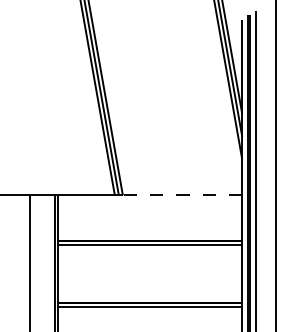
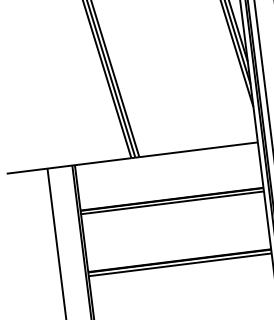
line: (182, 195) -> (198, 150), dashed -> solid

